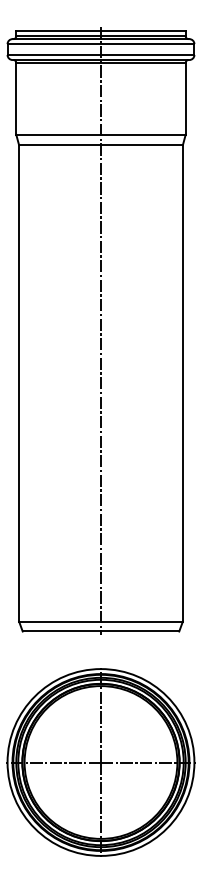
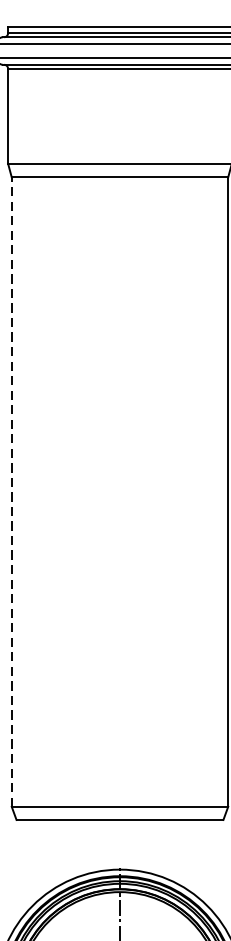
line: (101, 330) -> (120, 422), removed
line: (19, 382) -> (12, 490), solid -> dashed

